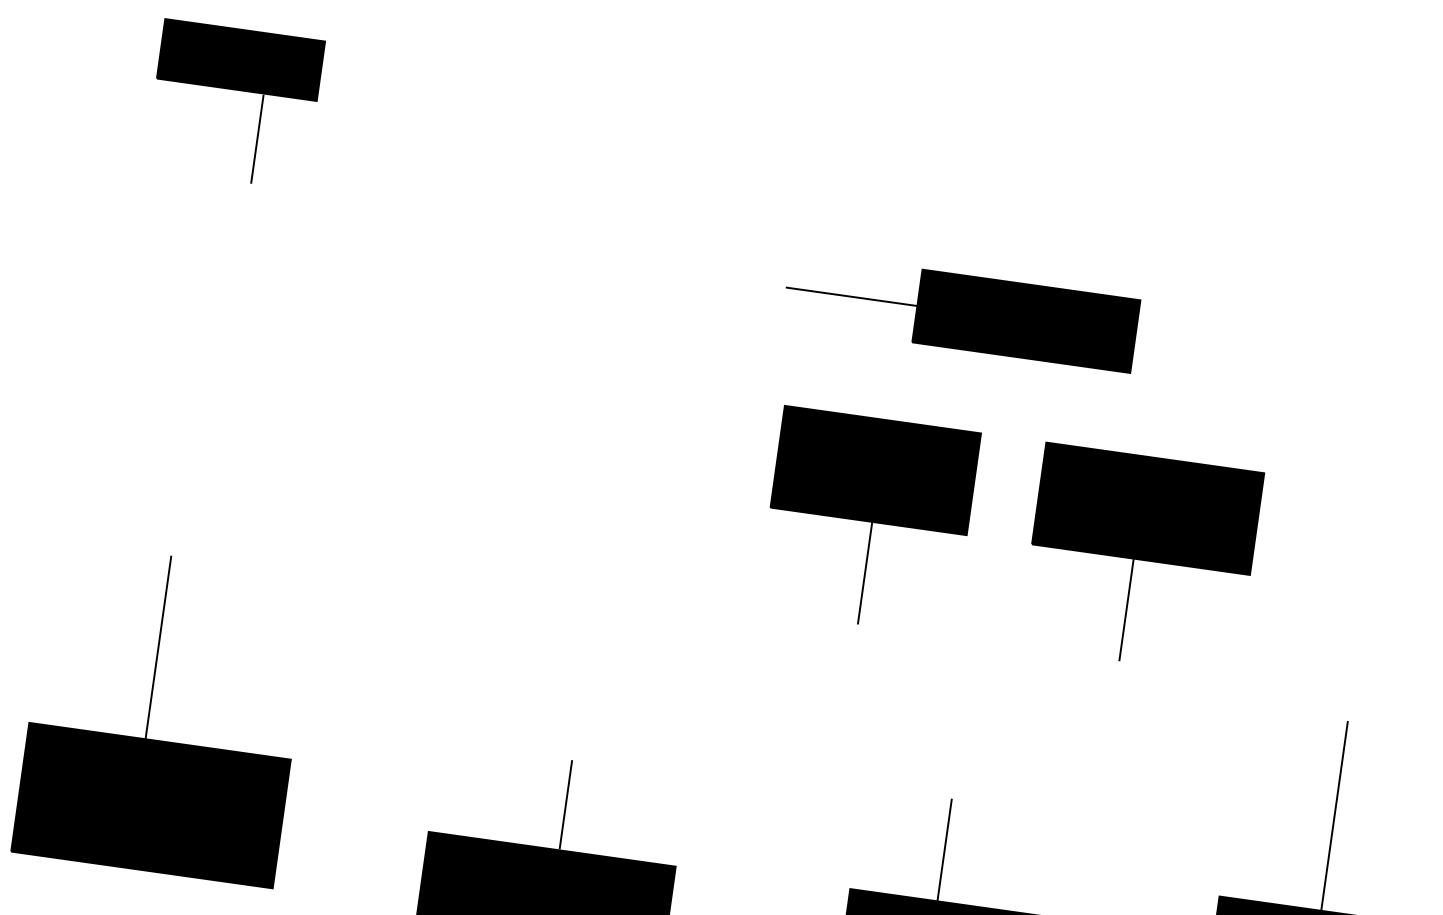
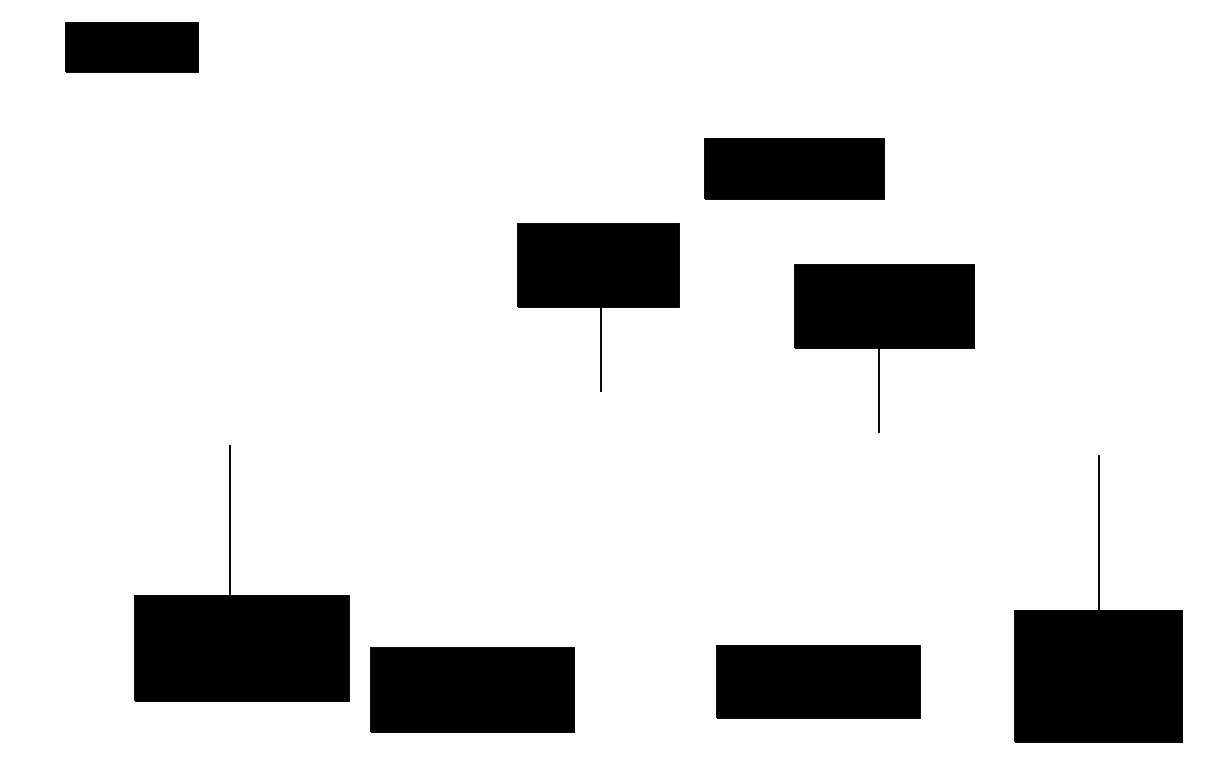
line: (257, 139) -> (154, 109), removed
line: (851, 297) -> (650, 169), removed
part: (869, 521) -> (598, 307), moved
part: (1140, 560) -> (884, 348), moved
part: (149, 712) -> (230, 573), moved
line: (566, 804) -> (478, 610), removed
line: (944, 850) -> (788, 604), removed

